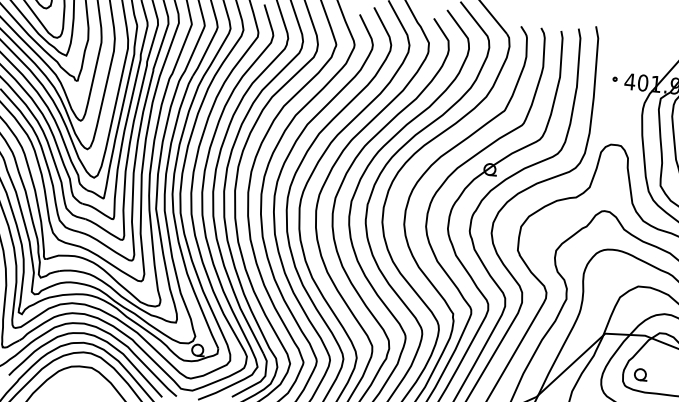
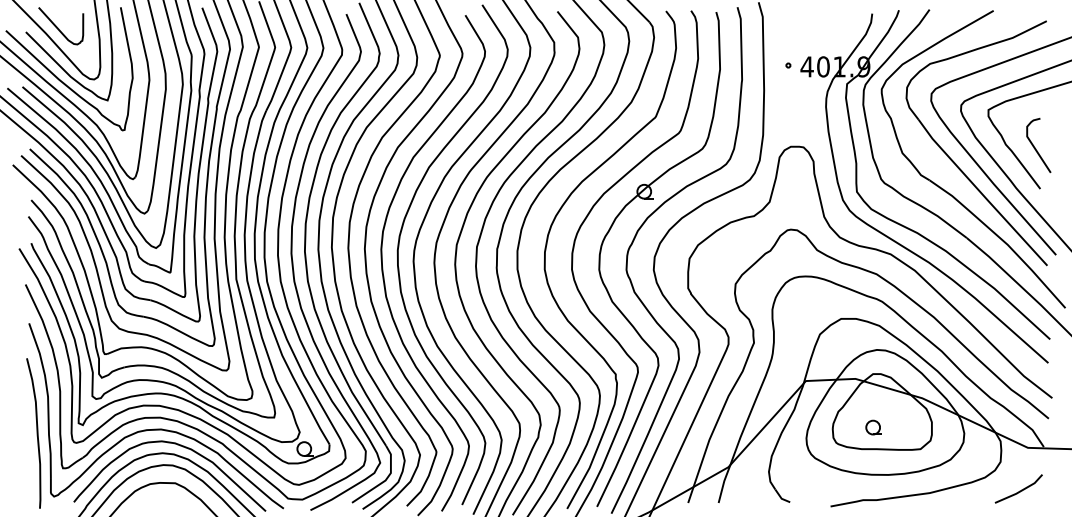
part: (640, 374) -> (873, 427), moved

